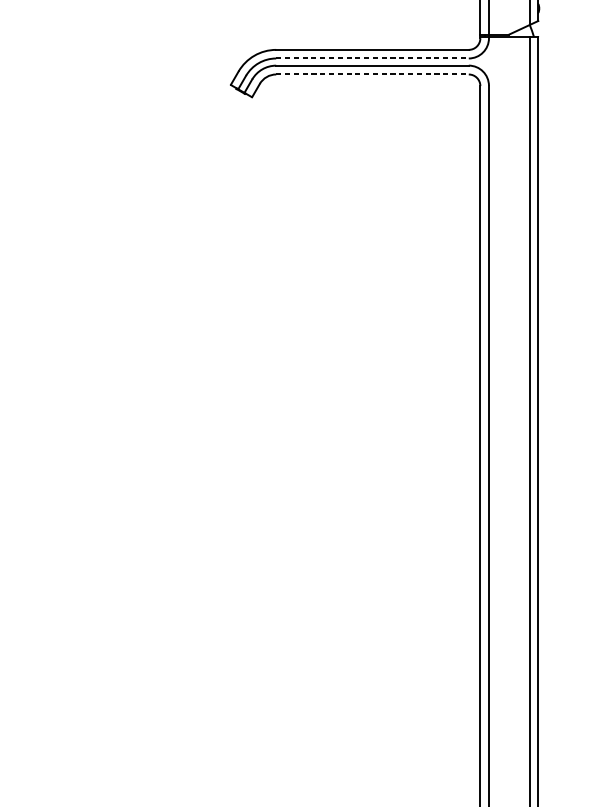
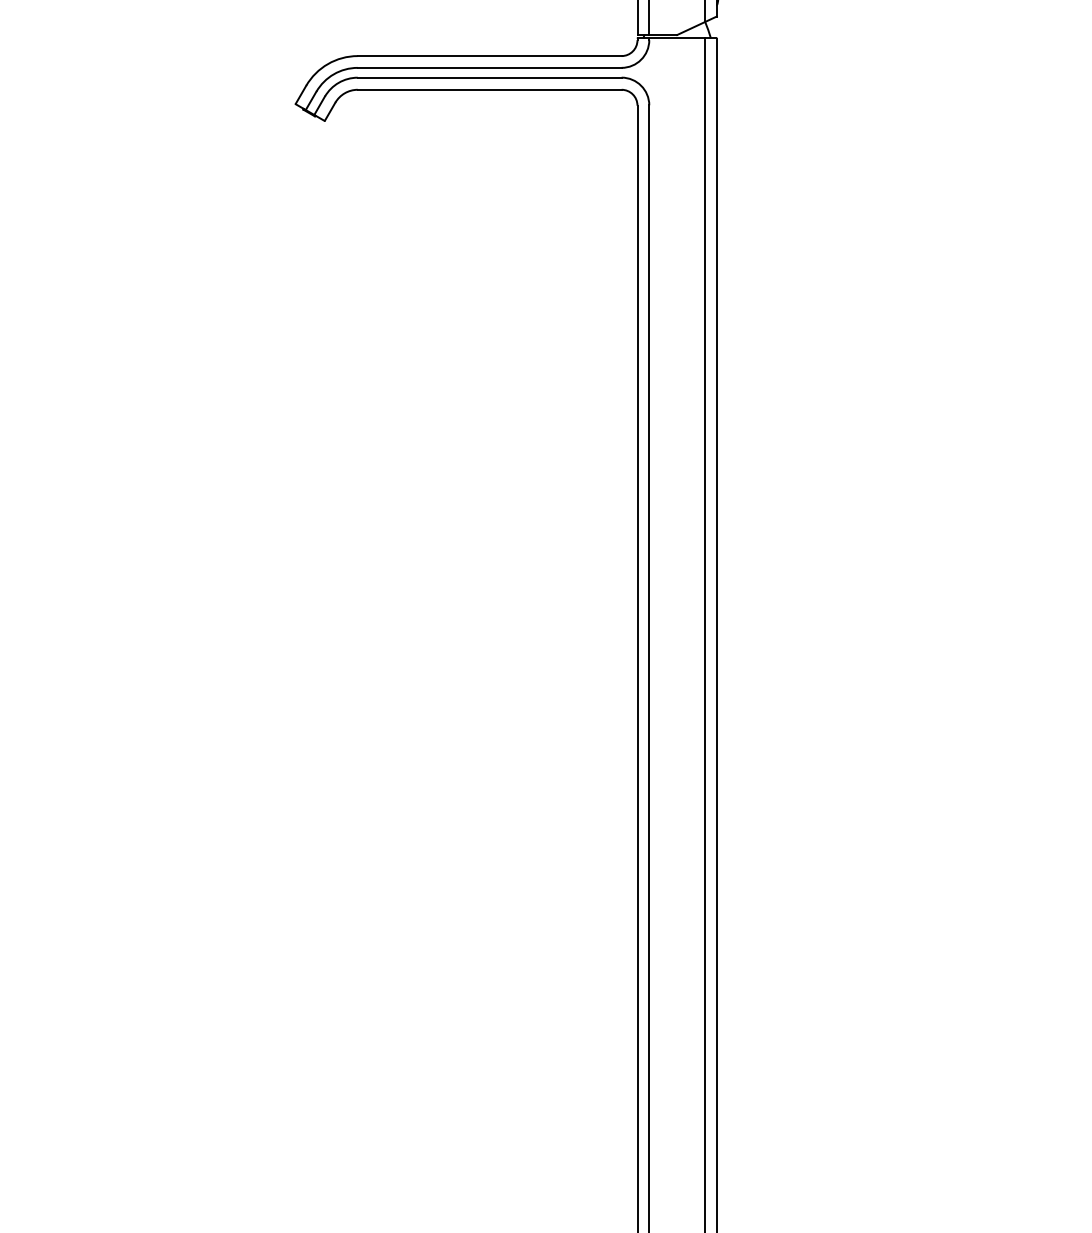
line: (372, 58) -> (489, 67), dashed -> solid
line: (372, 74) -> (489, 89), dashed -> solid

